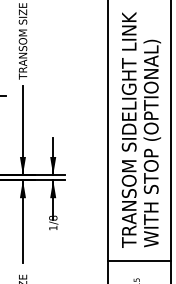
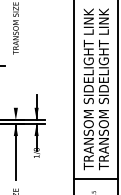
line: (22, 130) -> (15, 89), removed
text: (152, 130) -> (104, 89), WITH STOP (OPTIONAL) -> TRANSOM SIDELIGHT LINK

